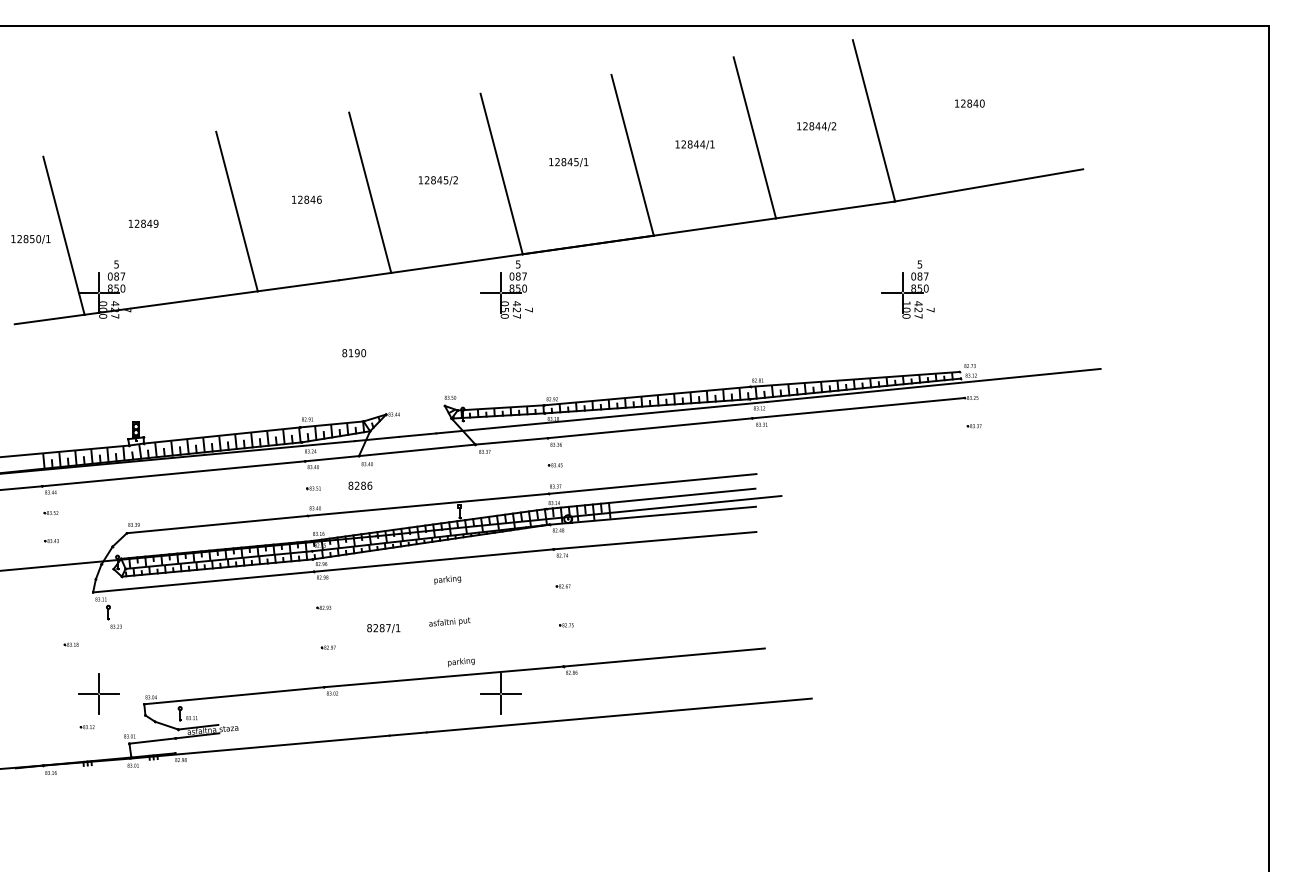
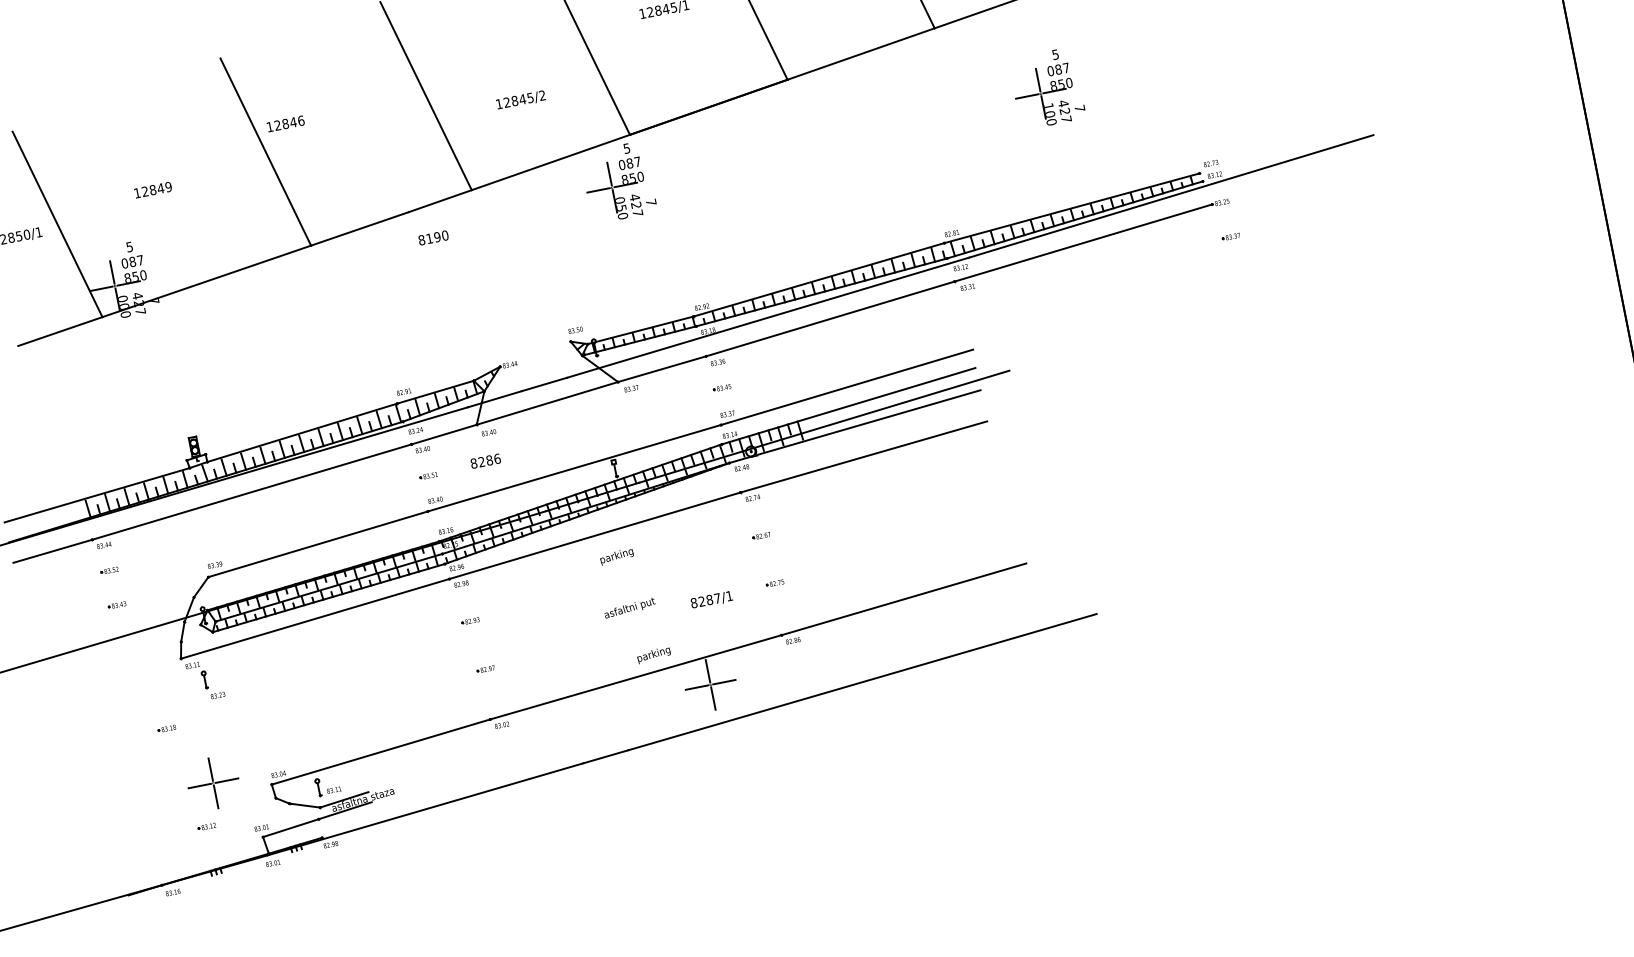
text: (438, 180) -> (521, 100), moved
text: (306, 199) -> (285, 123), moved
part: (907, 289) -> (1046, 88), moved
text: (354, 353) -> (434, 238), moved
text: (383, 628) -> (711, 600), moved

